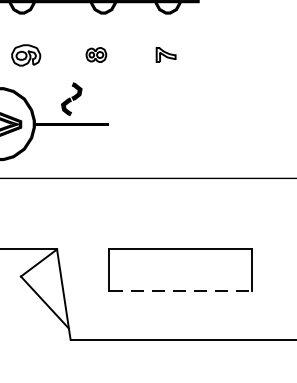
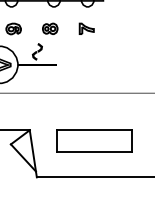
part: (96, 54) -> (50, 28), size x1.43
part: (165, 54) -> (86, 28), size x1.43
line: (181, 290) -> (94, 151), dashed -> solid

